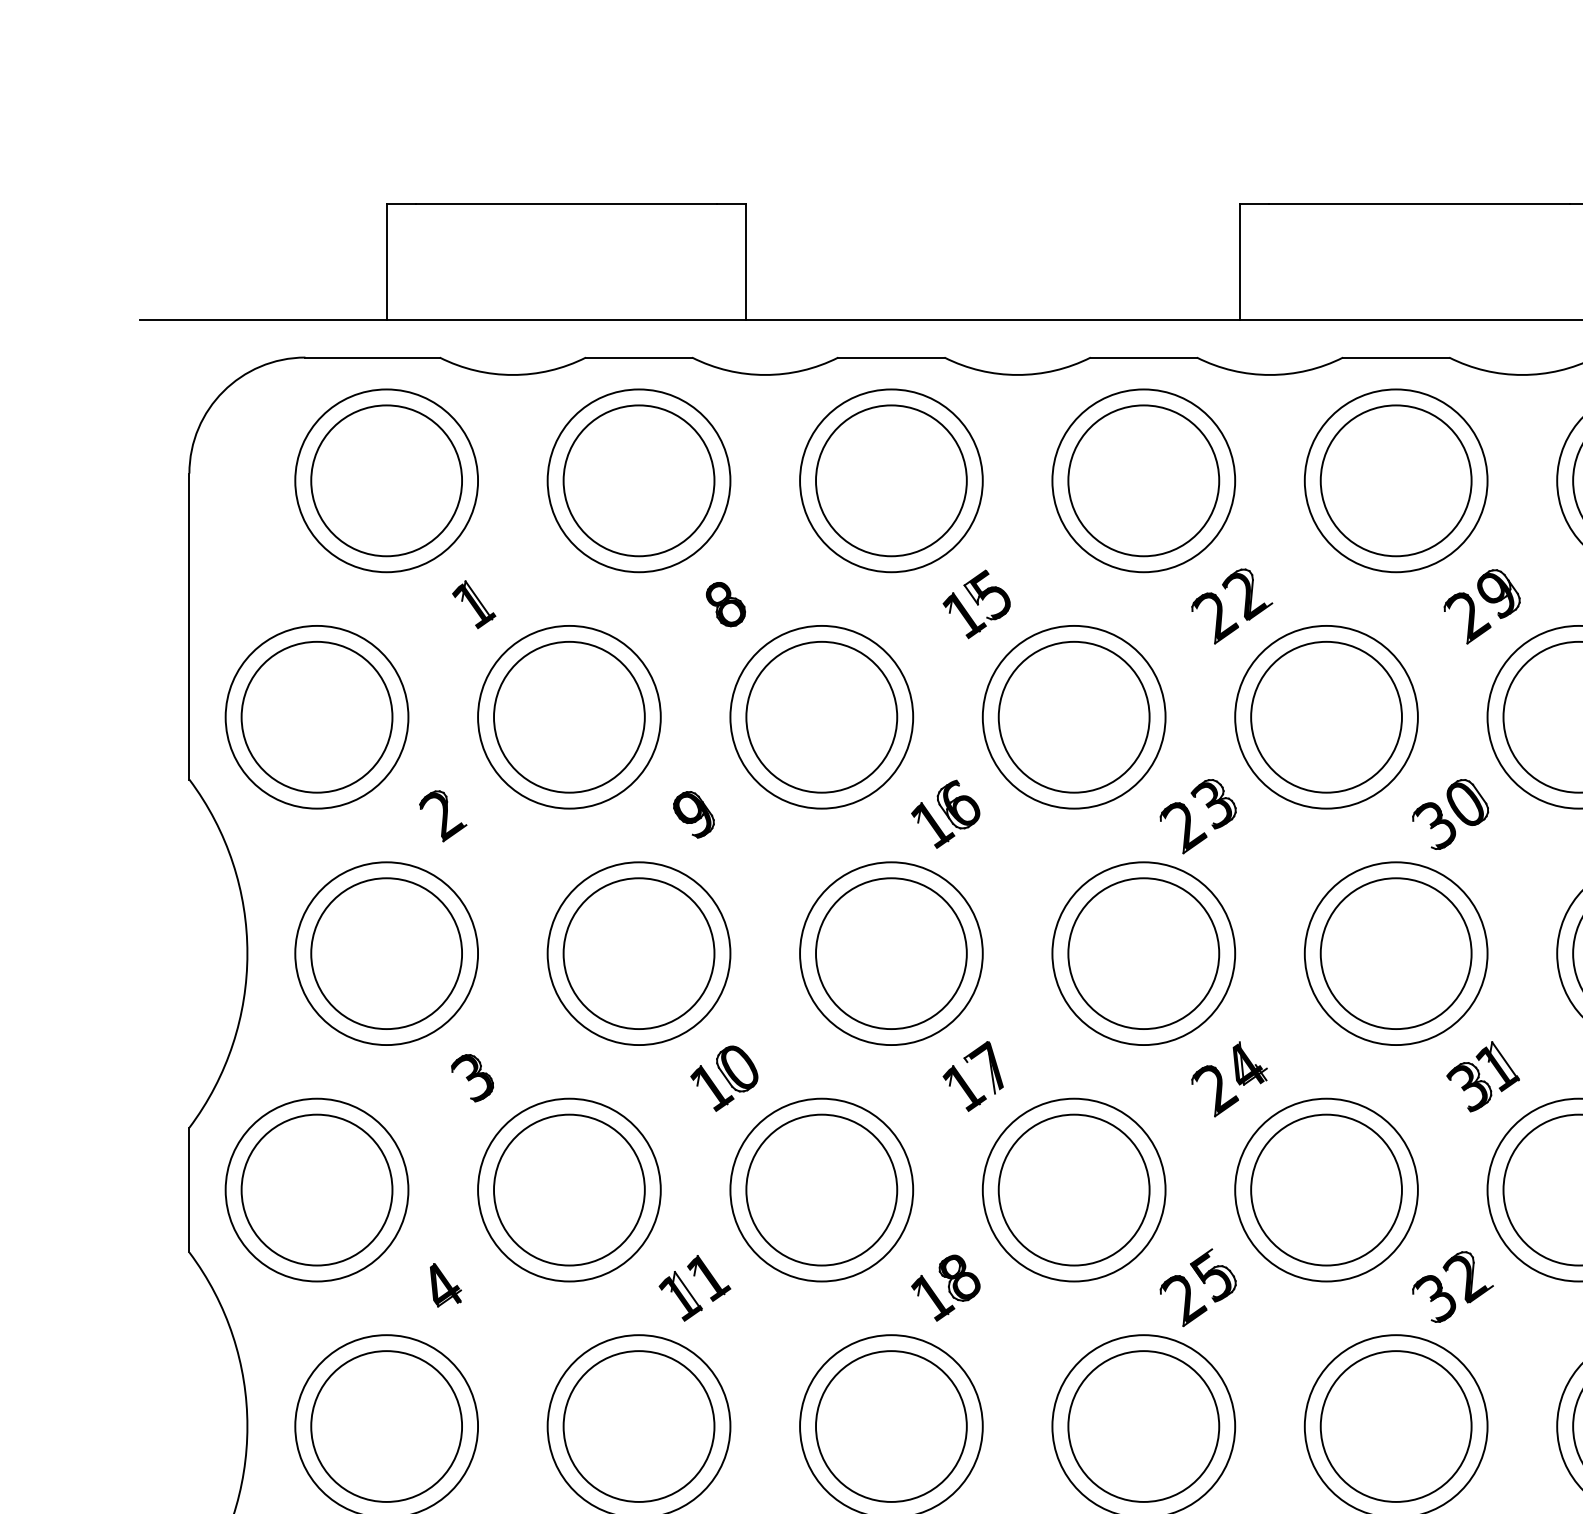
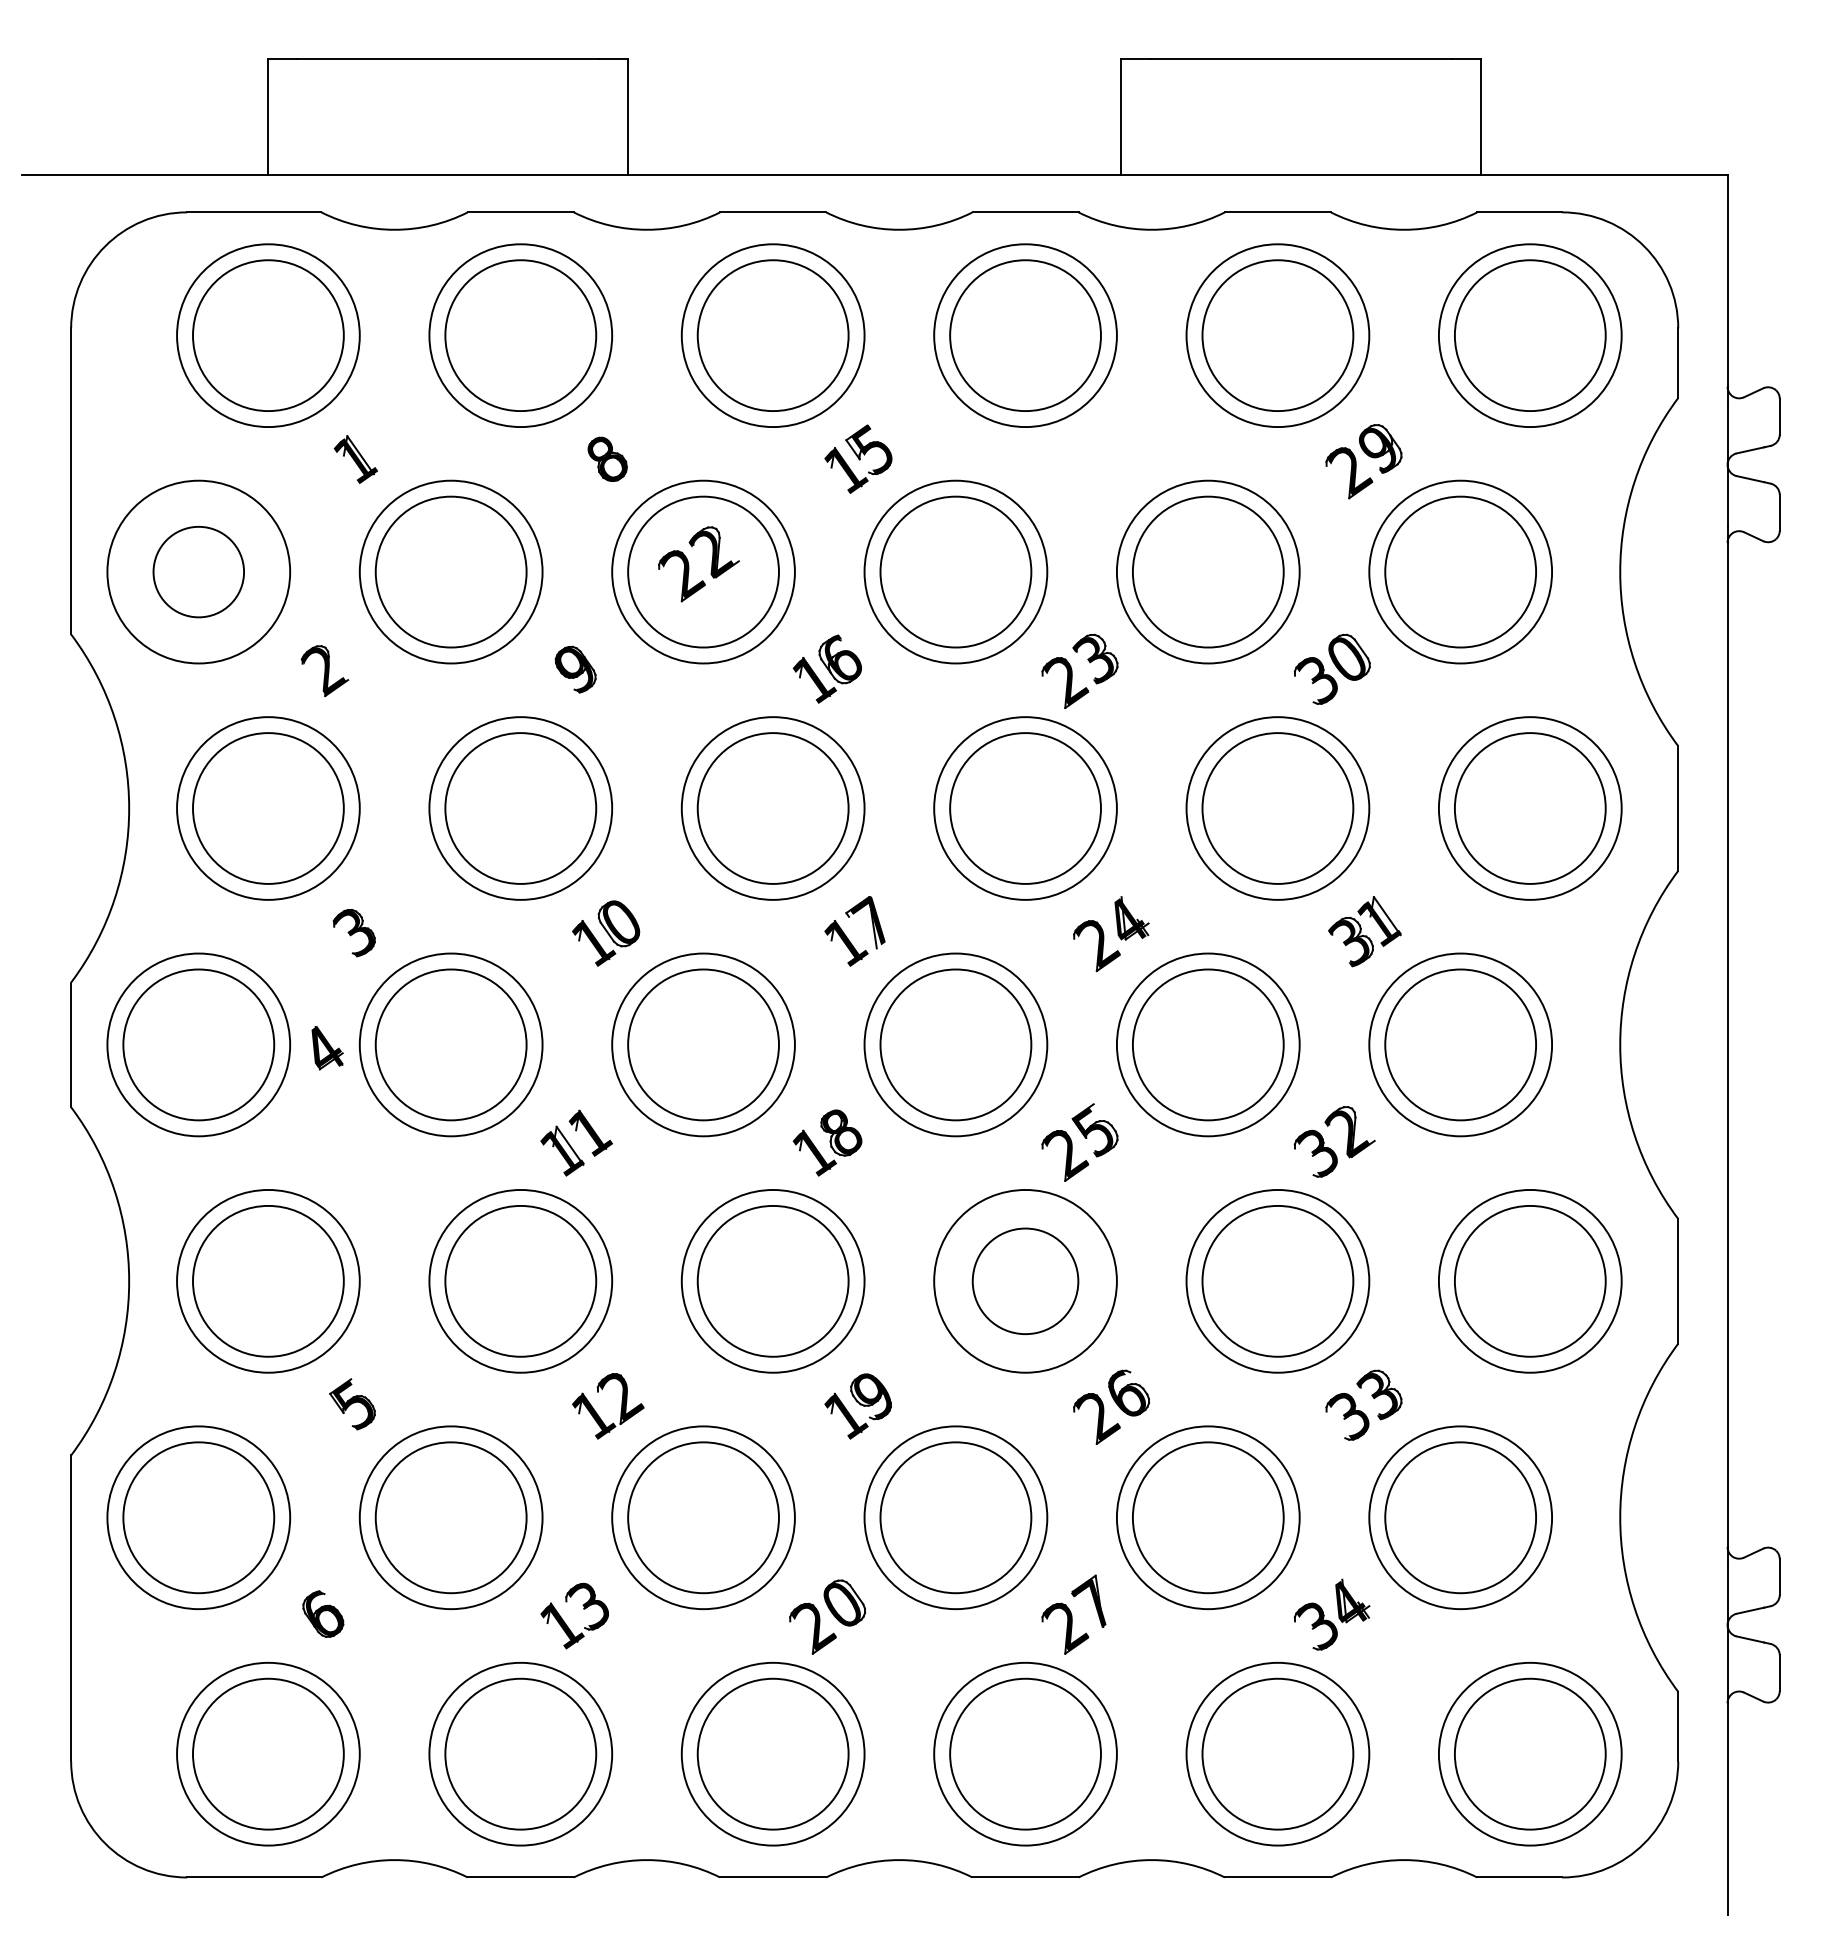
part: (1222, 606) -> (689, 564), moved
circle: (316, 716) -> (198, 571), size x0.6
part: (445, 1285) -> (327, 1048), moved
circle: (1143, 1425) -> (1025, 1280), size x0.7

